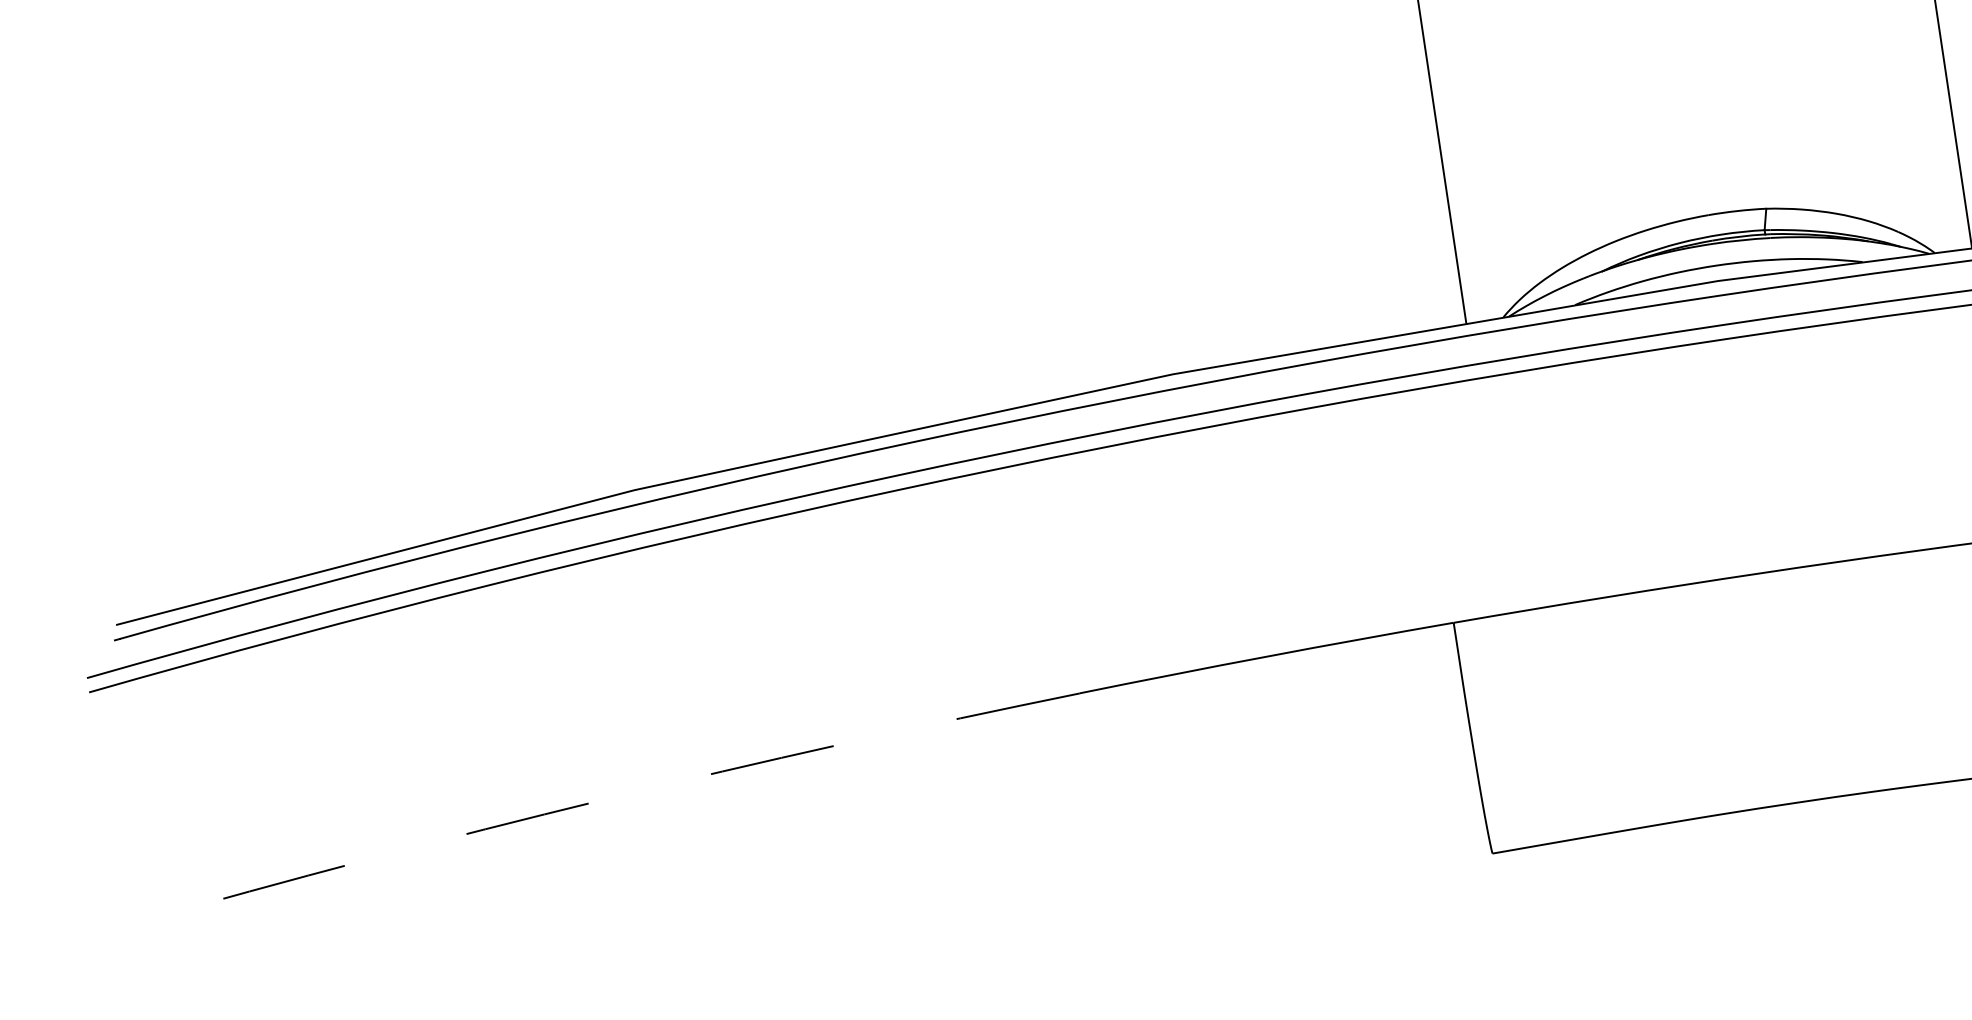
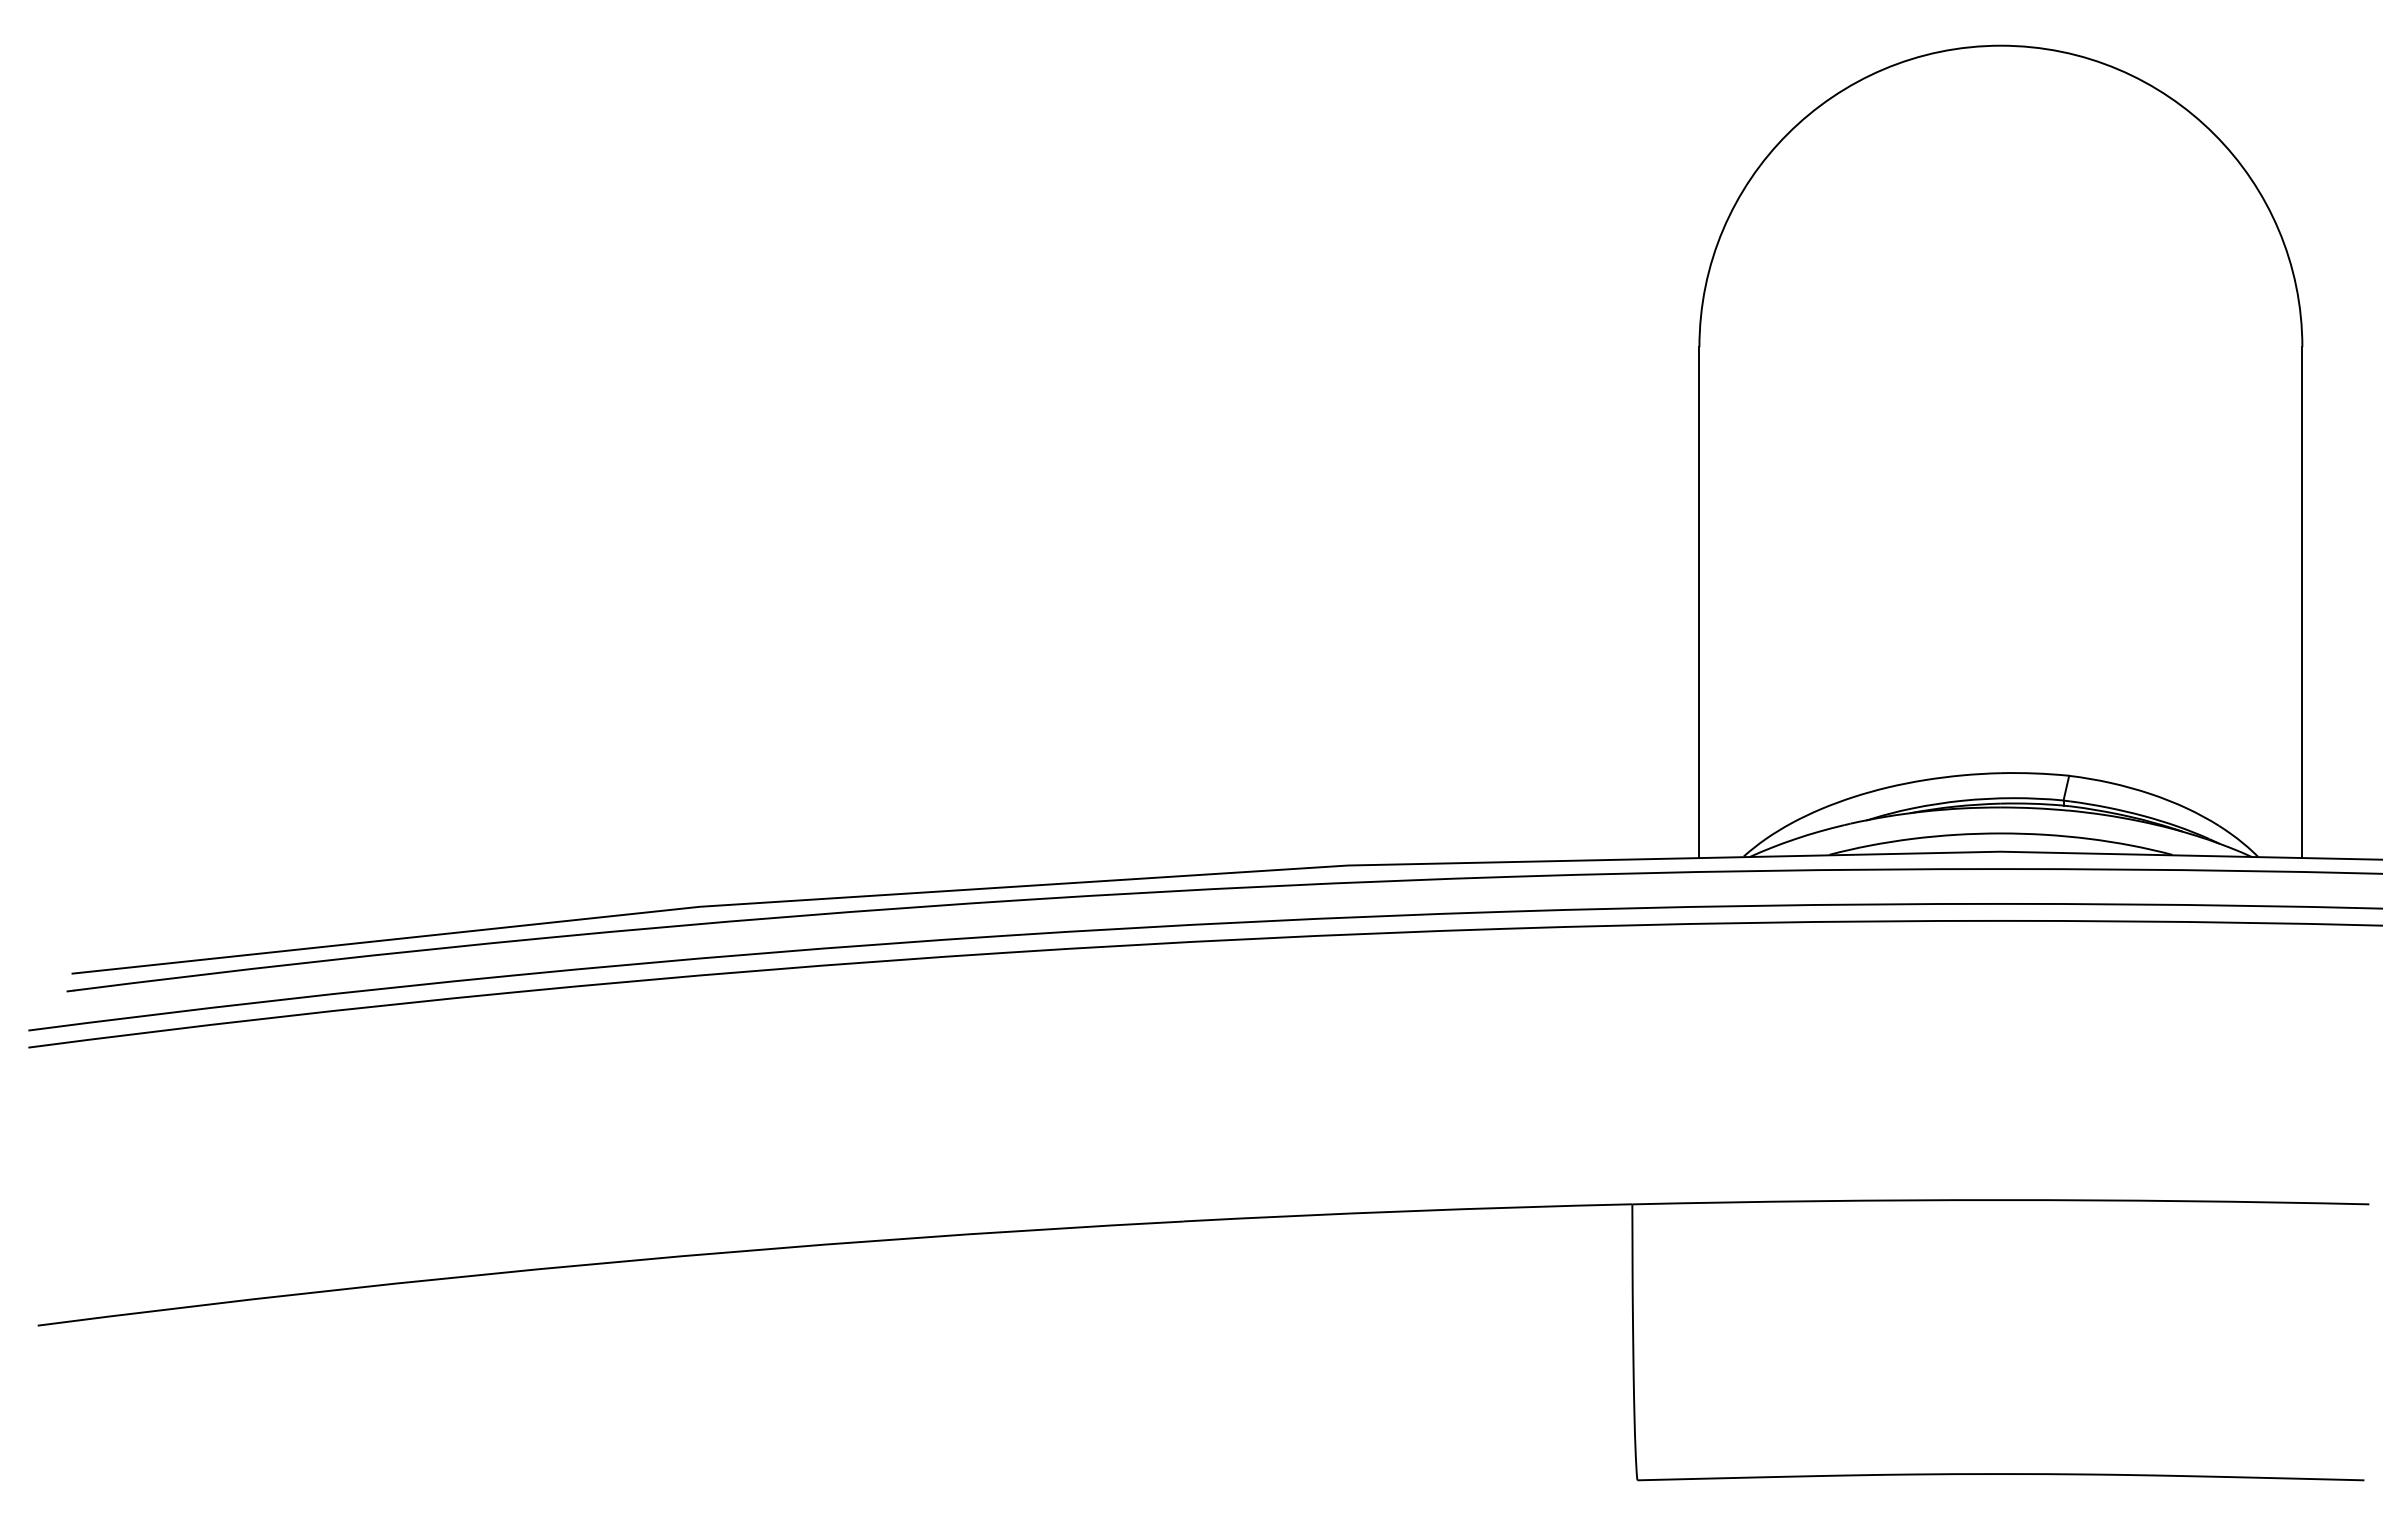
arc: (603, 799) -> (609, 1262), dashed -> solid

